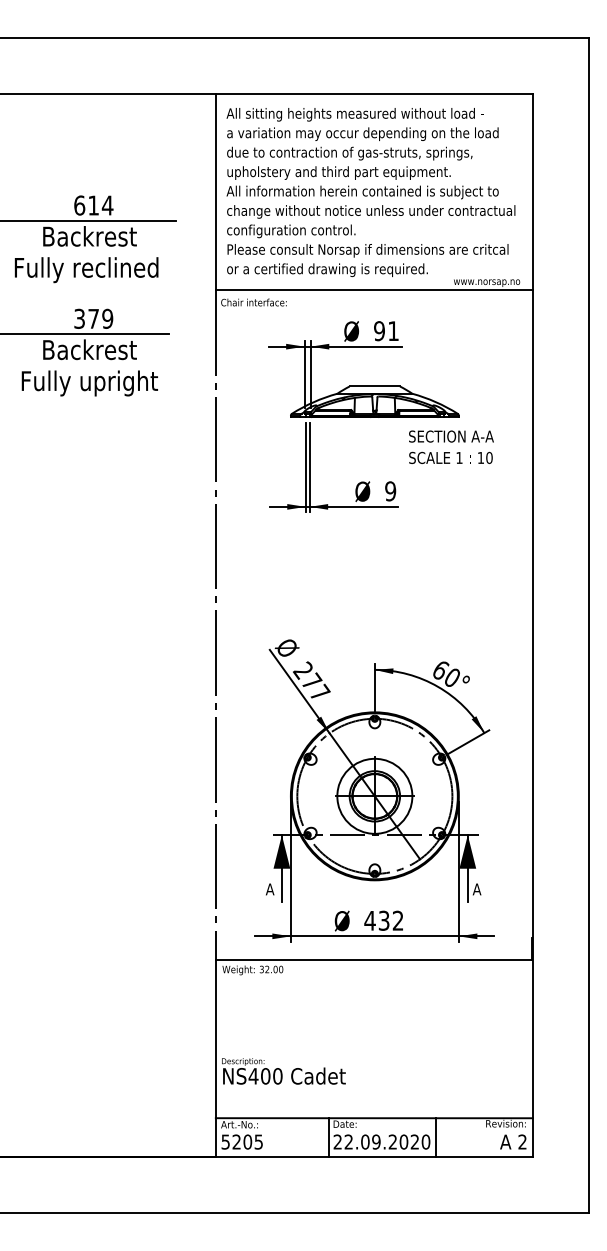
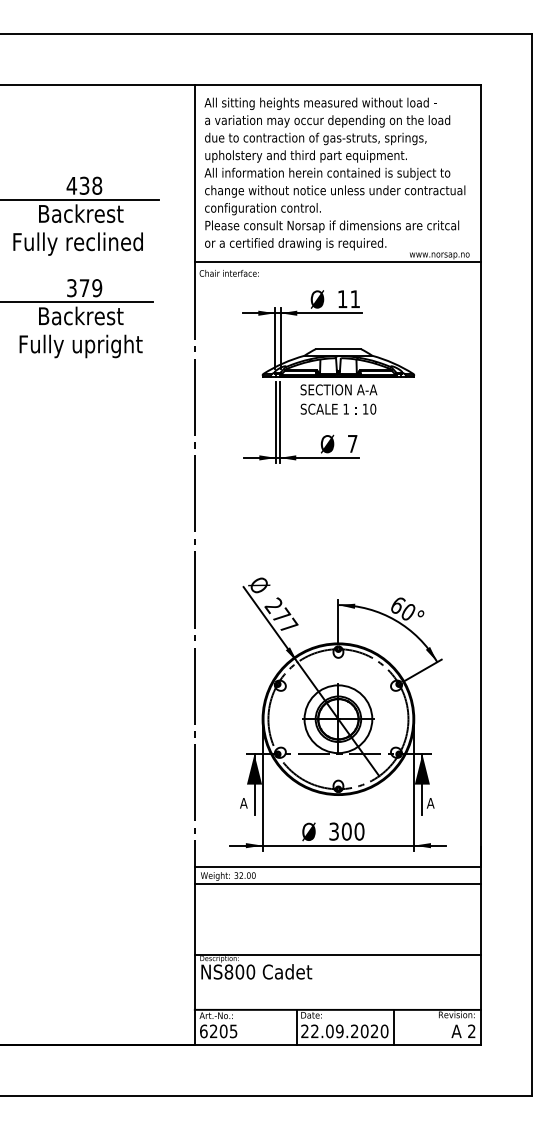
text: (93, 205) -> (84, 185), 614 -> 438
text: (379, 331) -> (342, 299), 91 -> 11
text: (451, 446) -> (339, 398), moved
text: (390, 491) -> (352, 444), 9 -> 7
text: (383, 920) -> (346, 831), 432 -> 300
line: (373, 978) -> (337, 883), added
line: (373, 1057) -> (337, 955), added
text: (253, 1076) -> (228, 972), NS400 -> NS800
text: (225, 1141) -> (203, 1030), 5205 -> 6205

